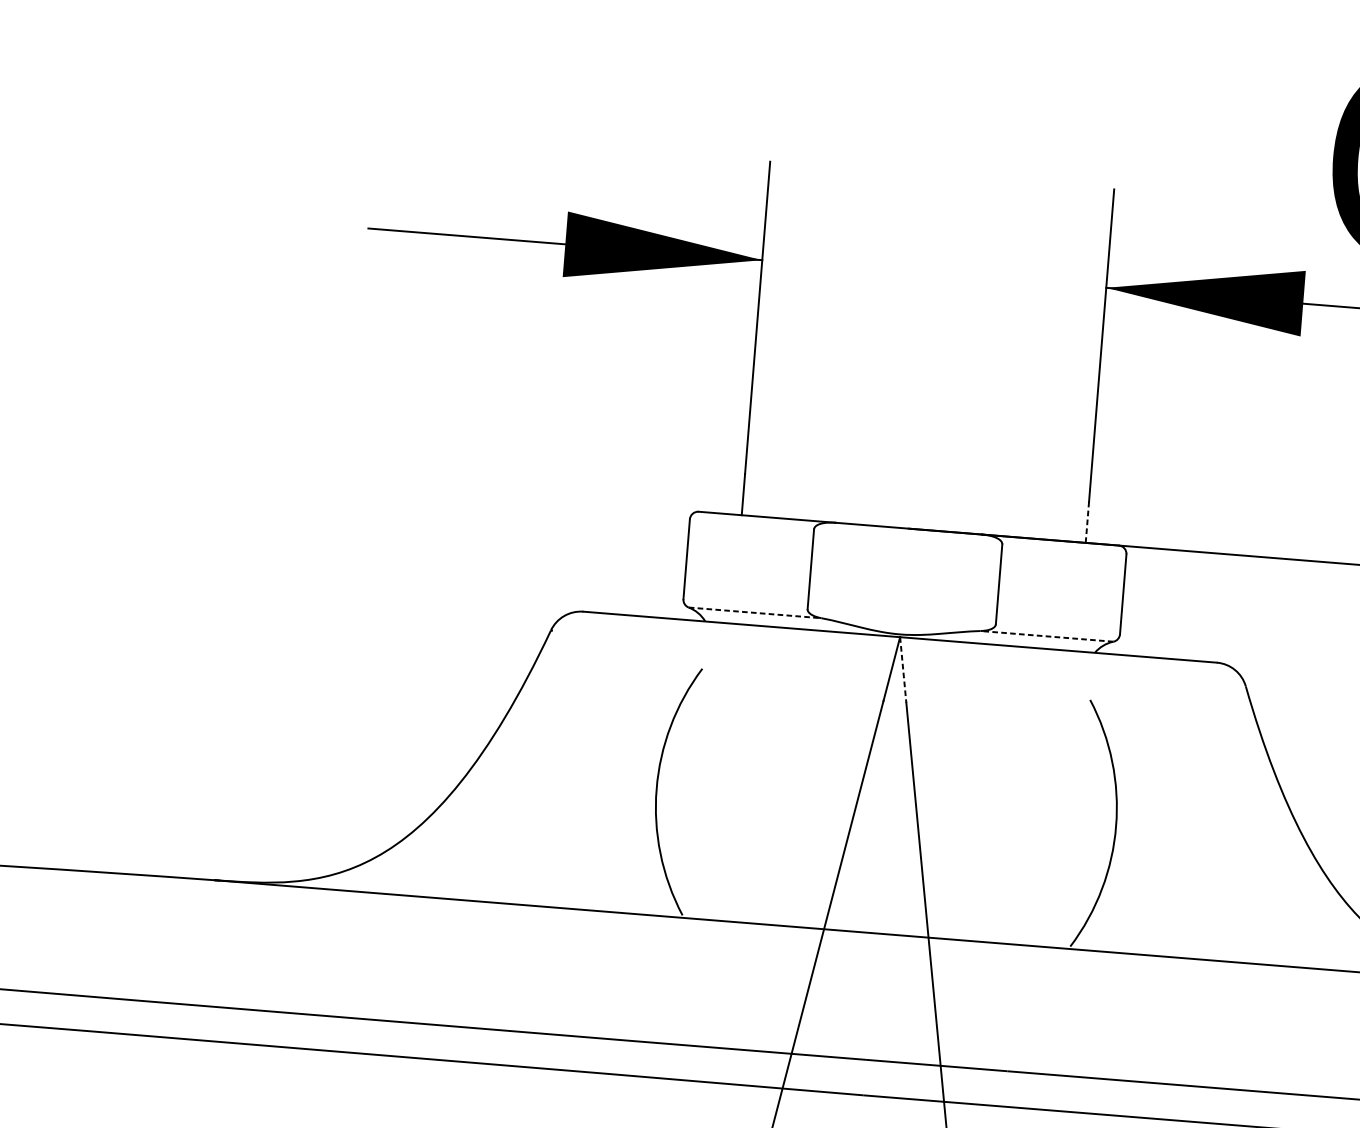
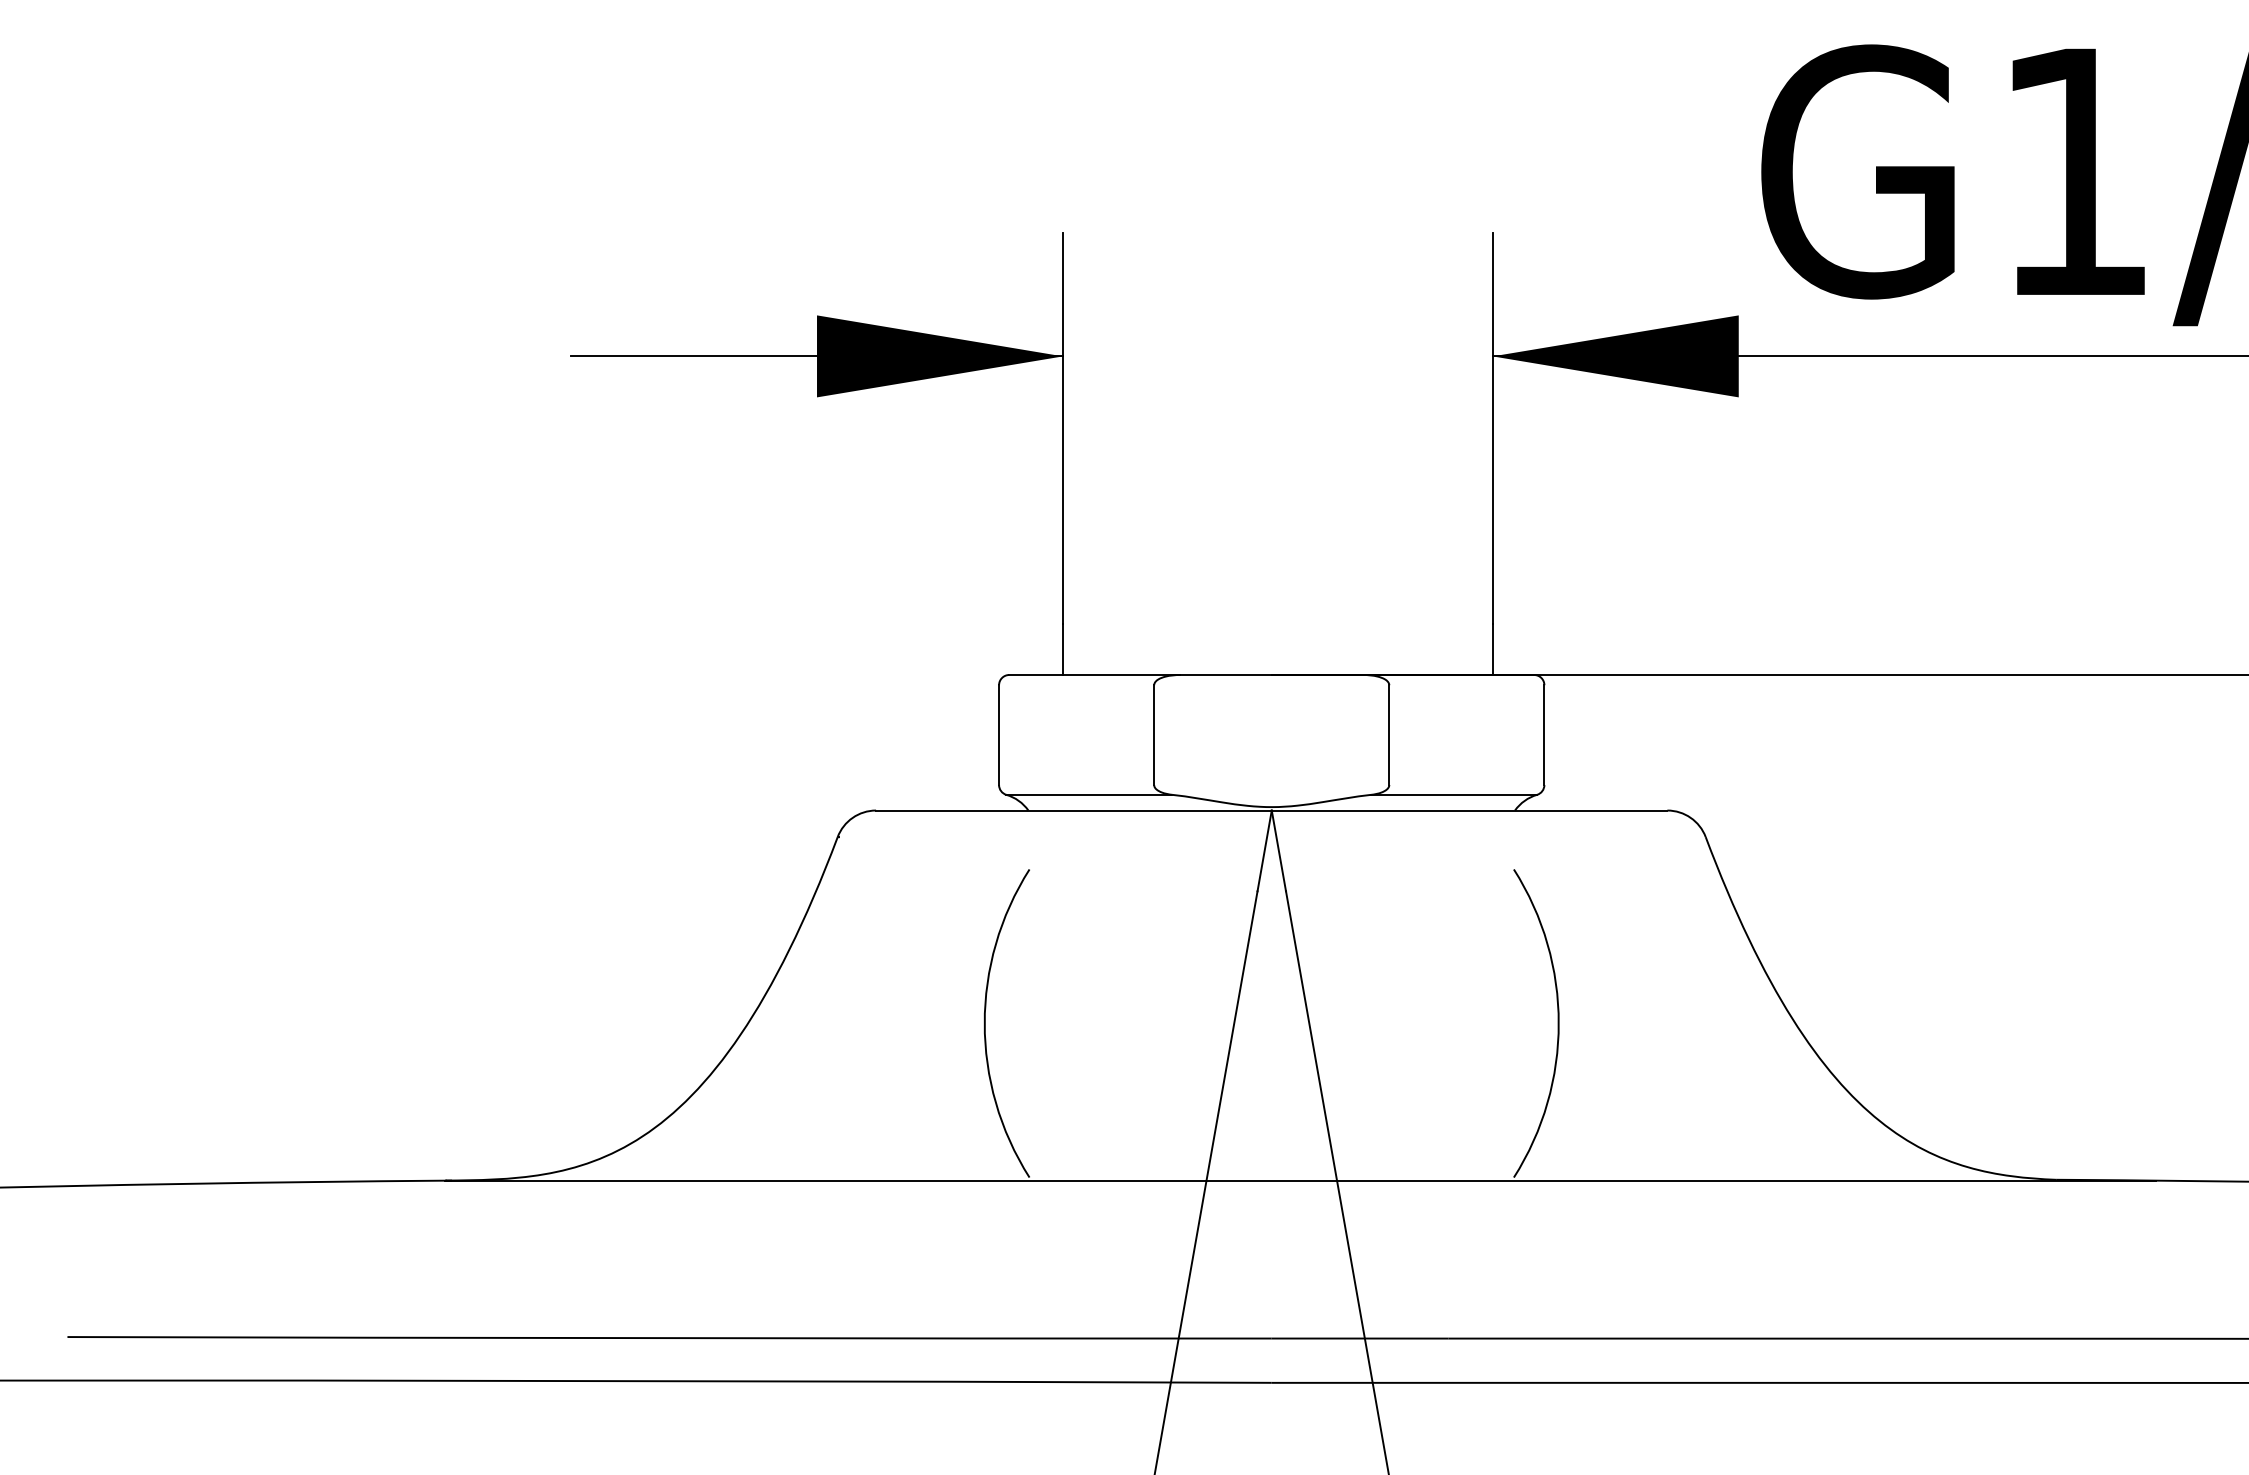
line: (1087, 522) -> (1492, 649), dashed -> solid
line: (755, 612) -> (1089, 794), dashed -> solid
line: (1046, 636) -> (1453, 794), dashed -> solid
line: (902, 669) -> (1278, 850), dashed -> solid

